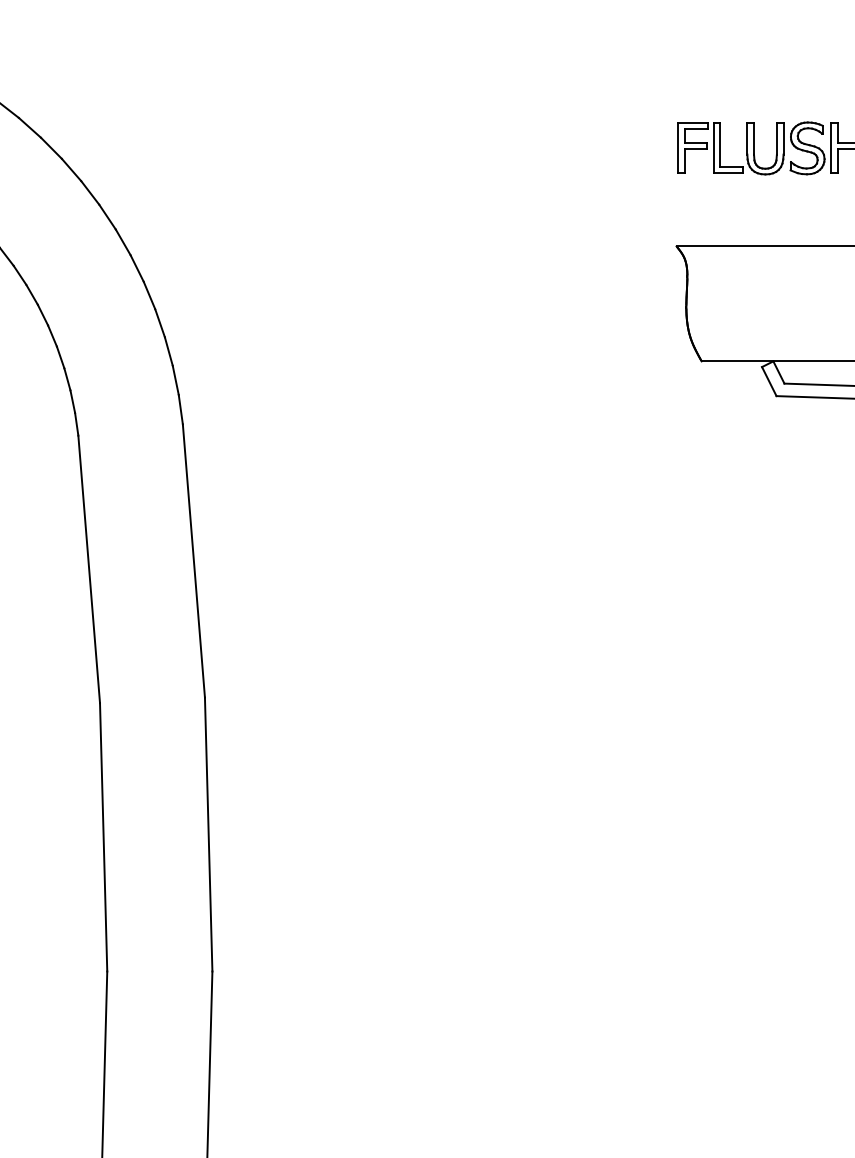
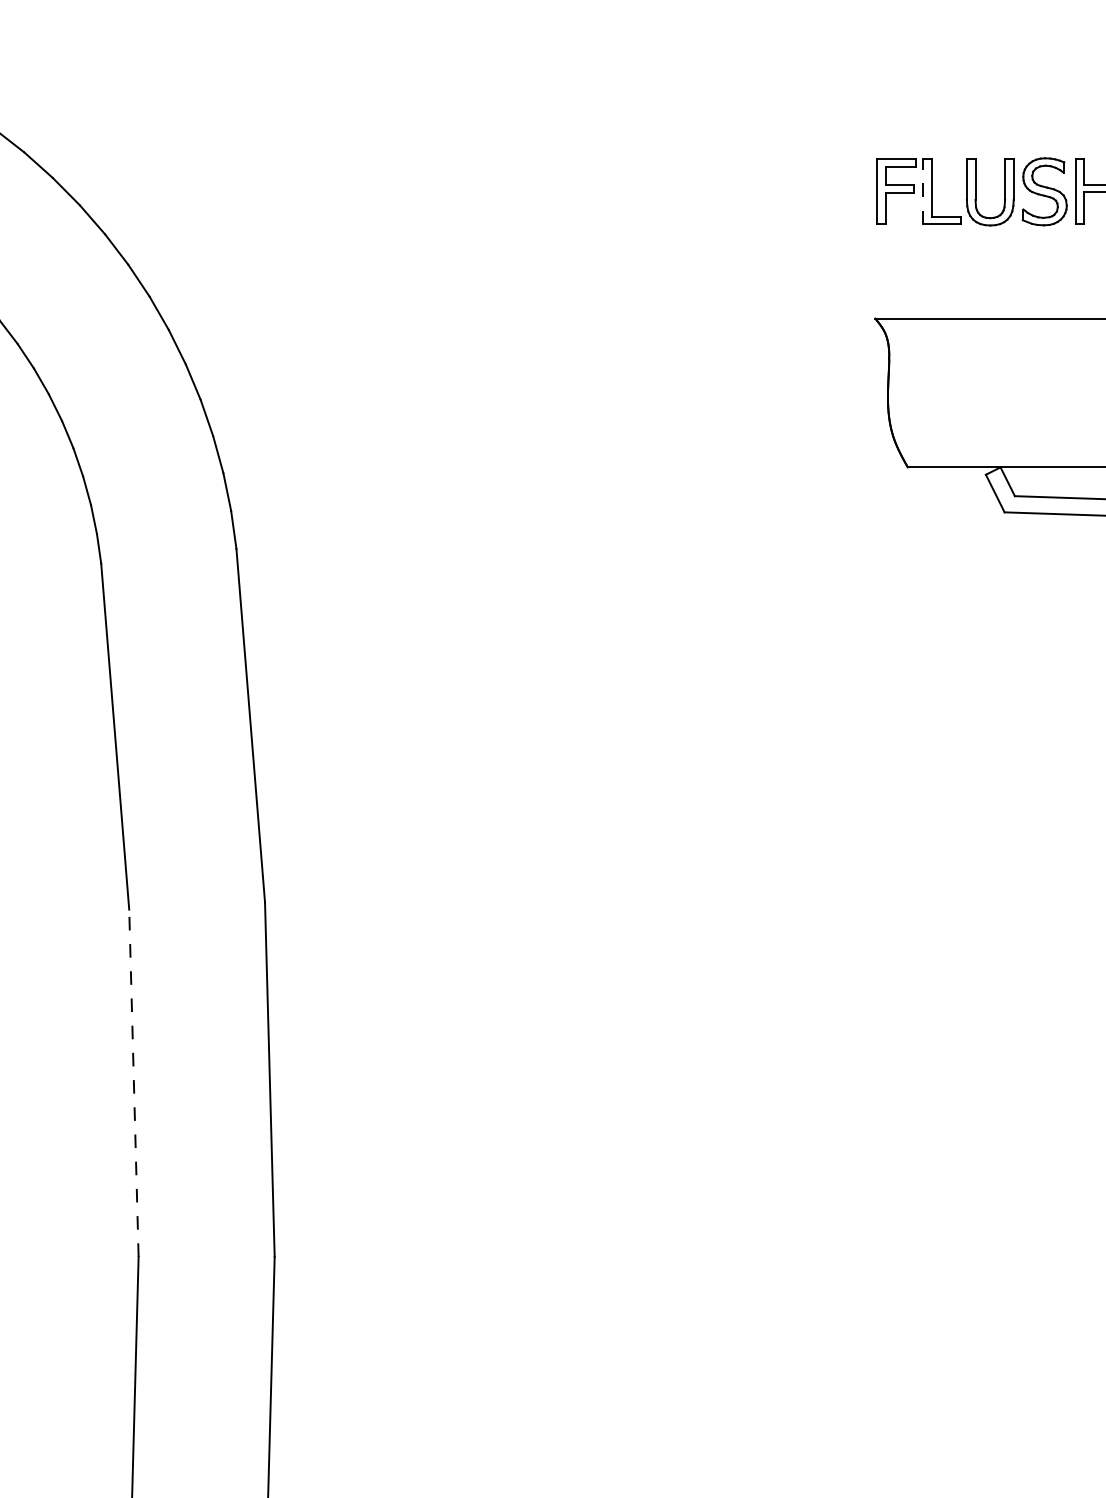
line: (713, 148) -> (923, 191), solid -> dashed
line: (103, 836) -> (133, 1082), solid -> dashed

